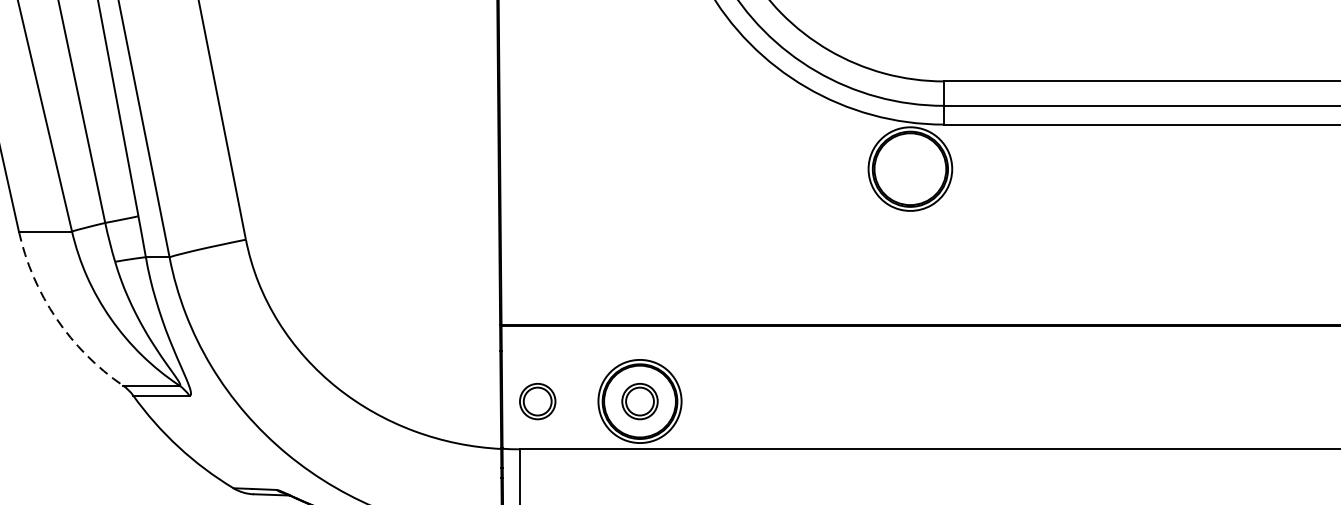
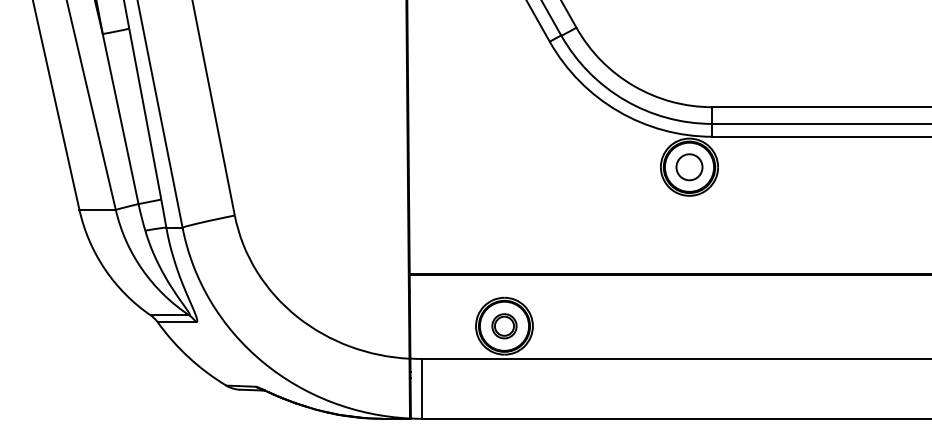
circle: (910, 169) -> (689, 167), added
arc: (56, 318) -> (105, 269), dashed -> solid
part: (537, 401) -> (434, 326), removed

